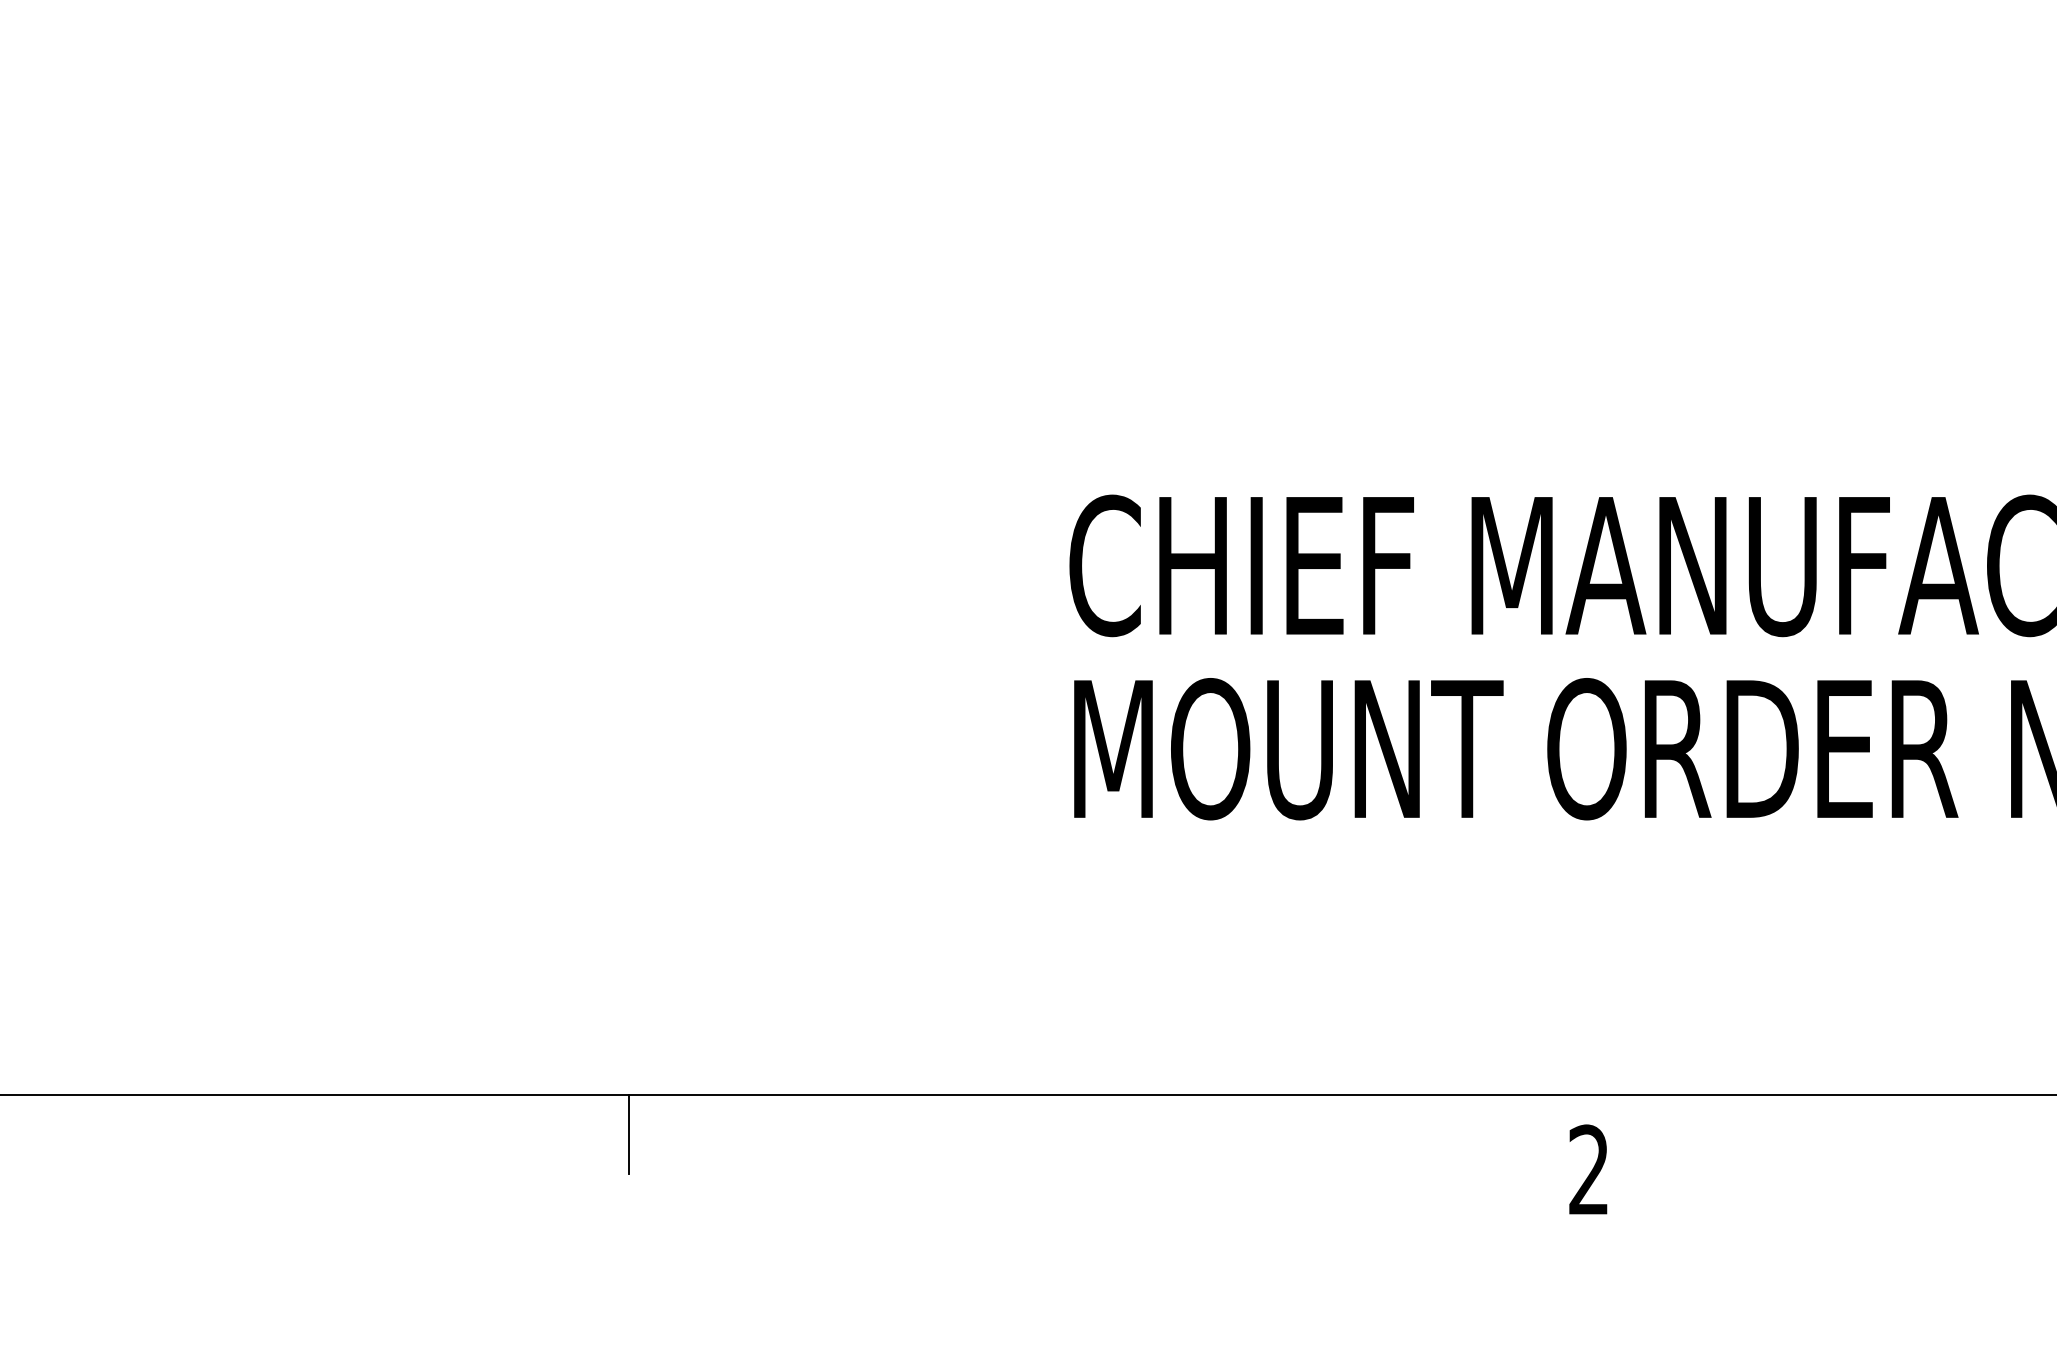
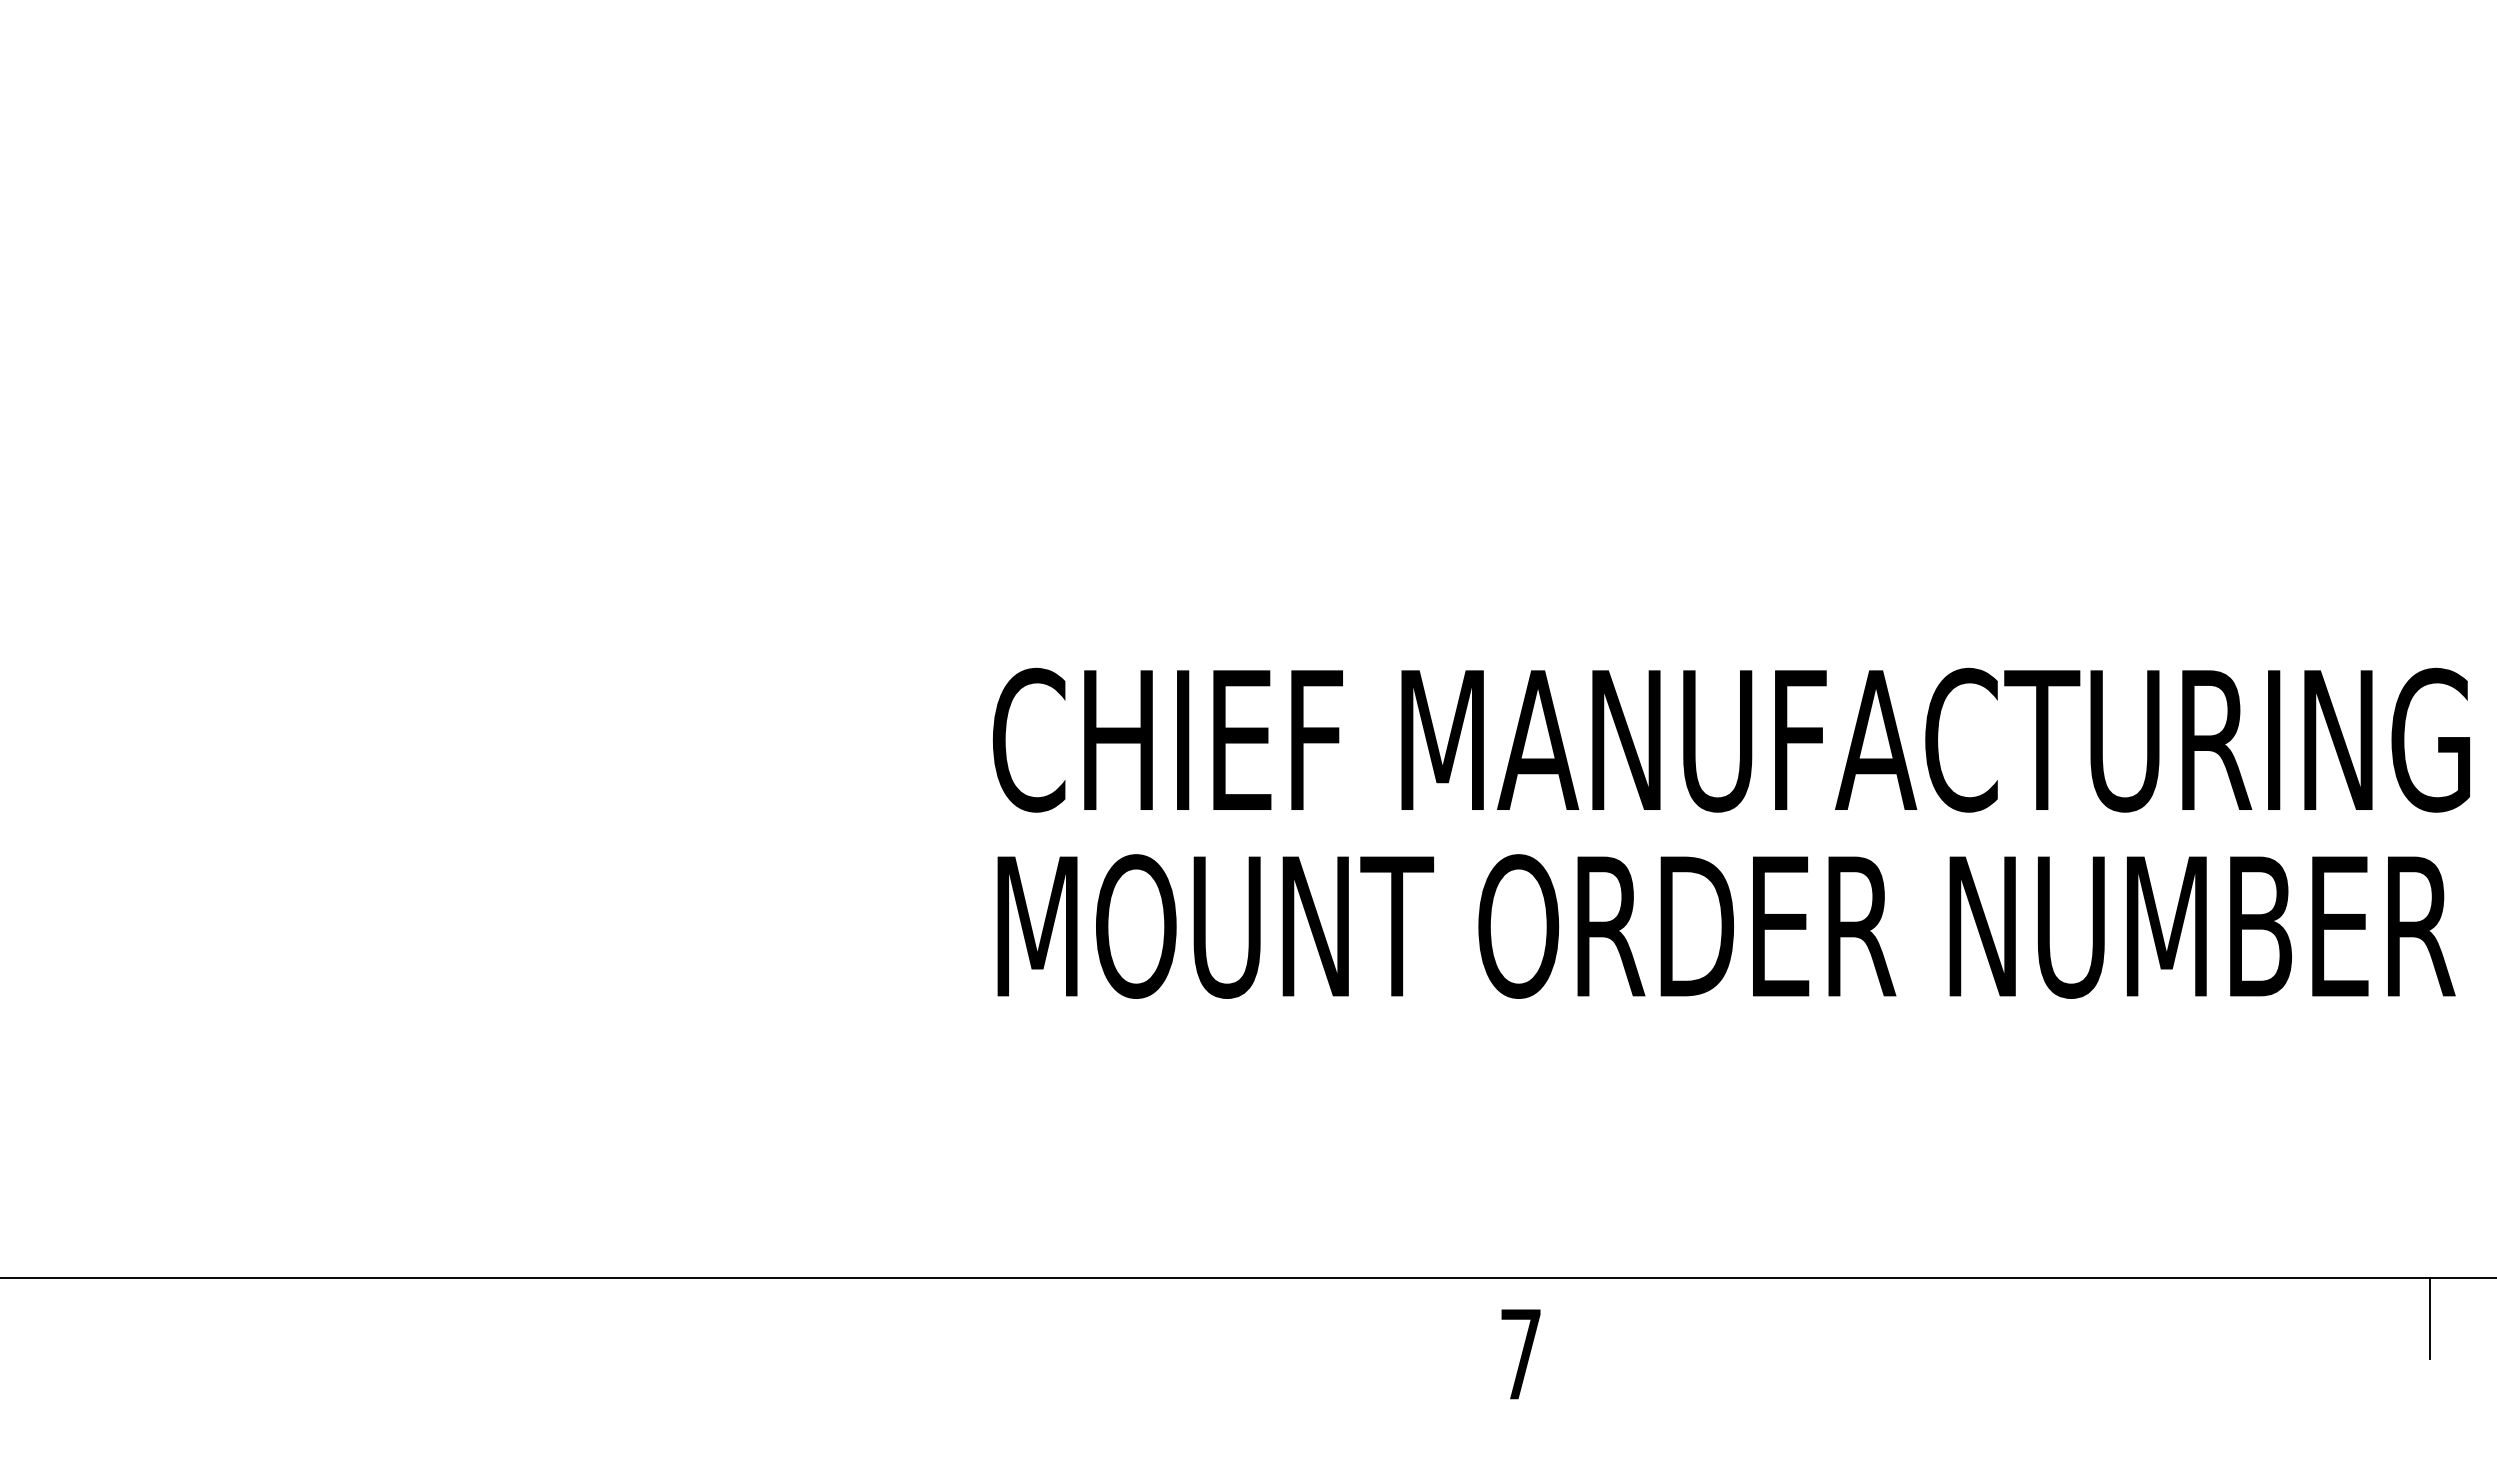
line: (628, 1133) -> (544, 1317), removed
text: (1588, 1169) -> (1520, 1353), 2 -> 7

